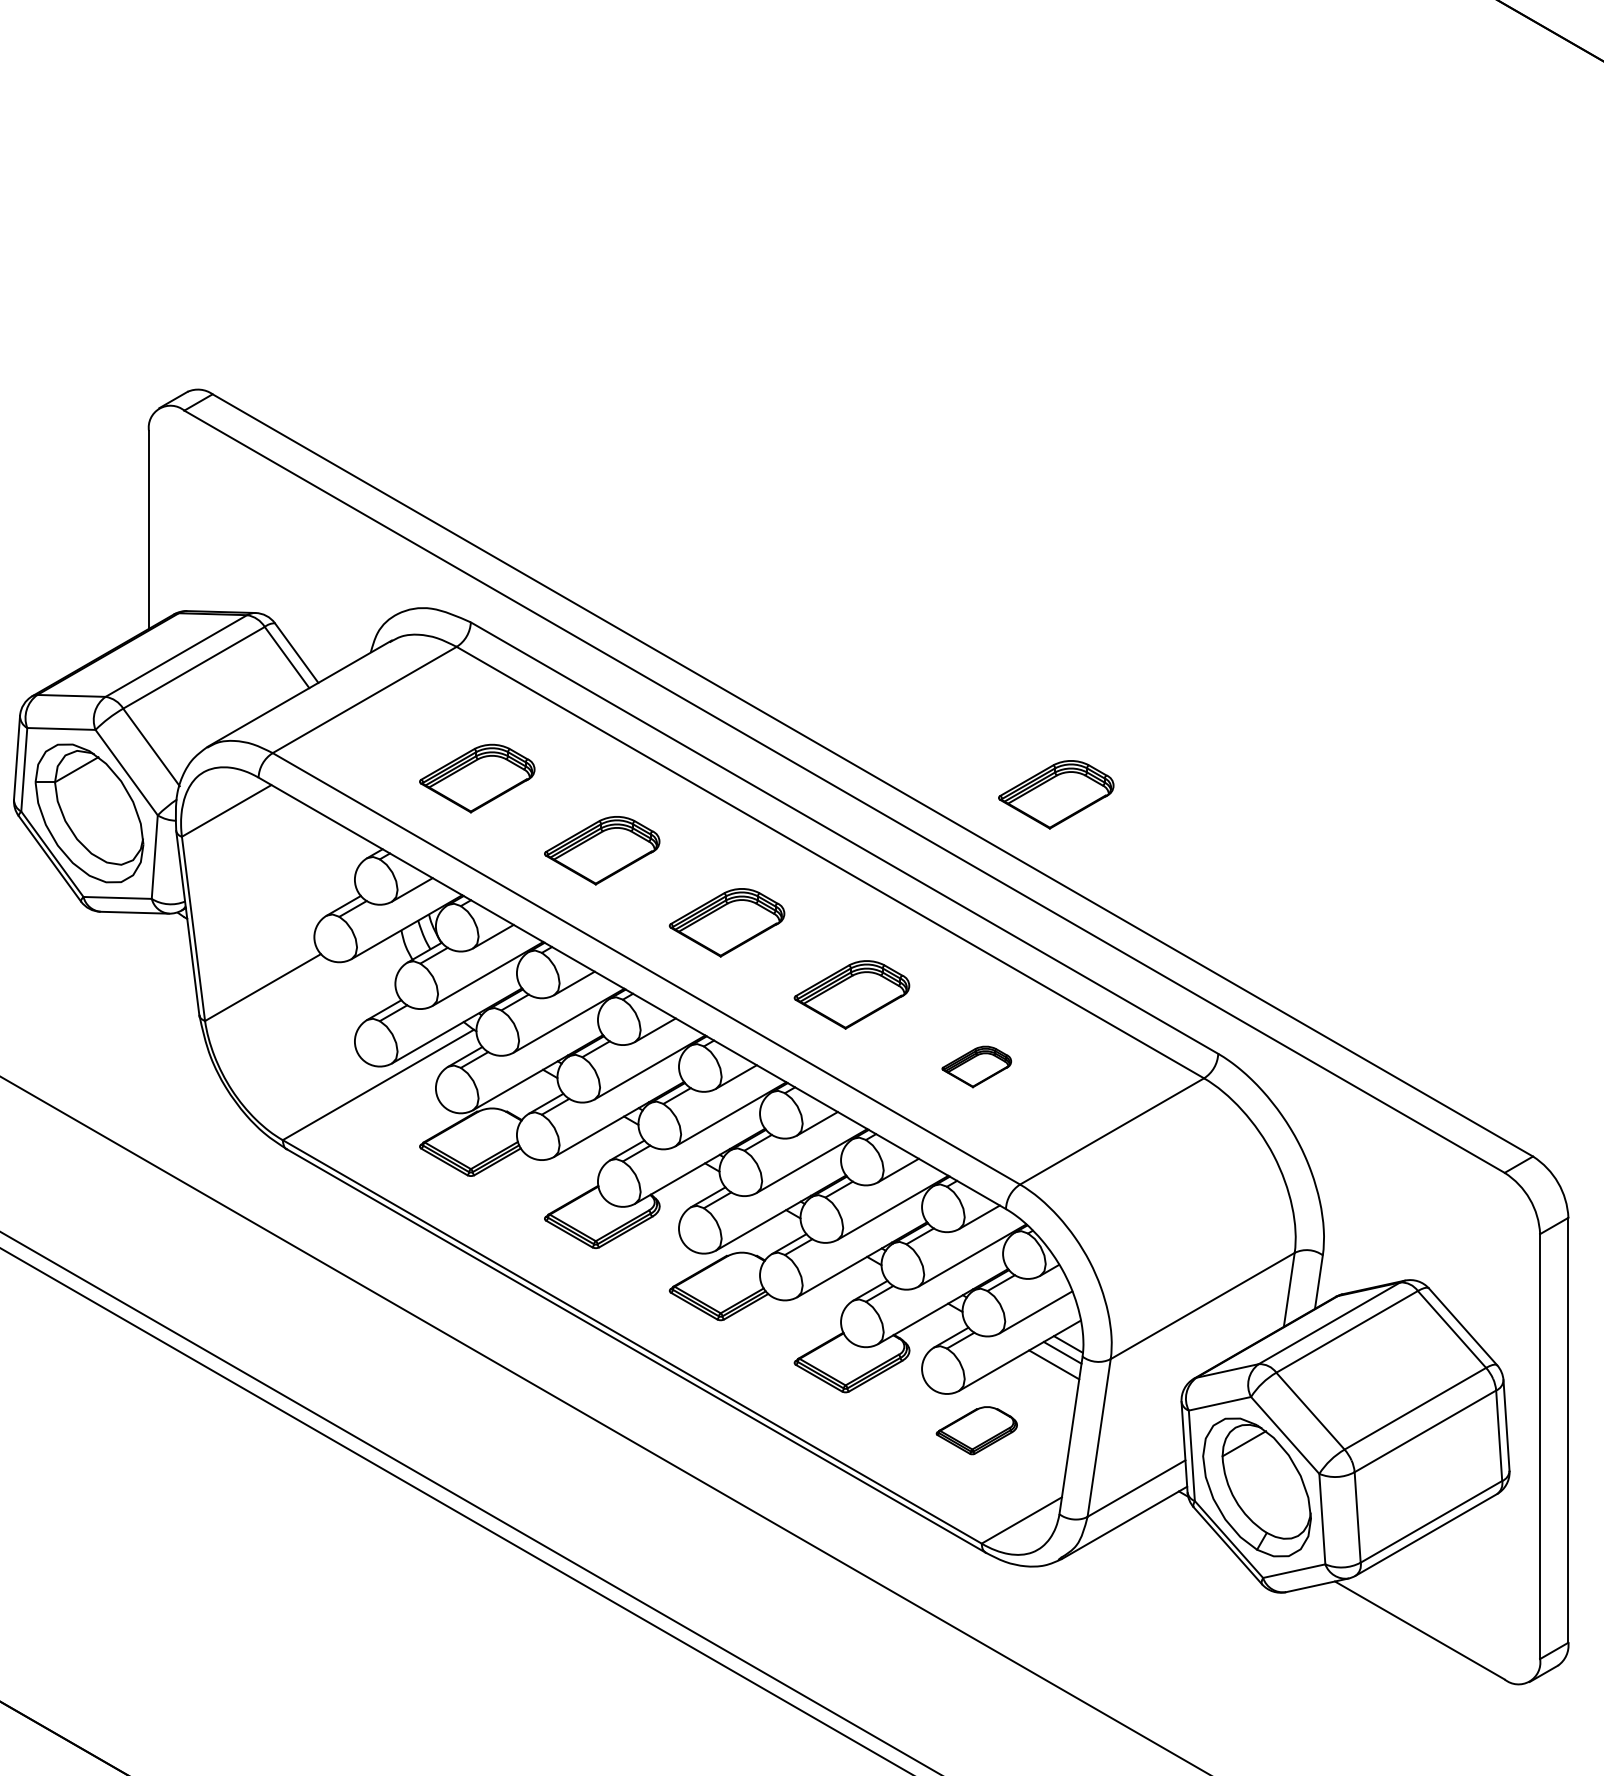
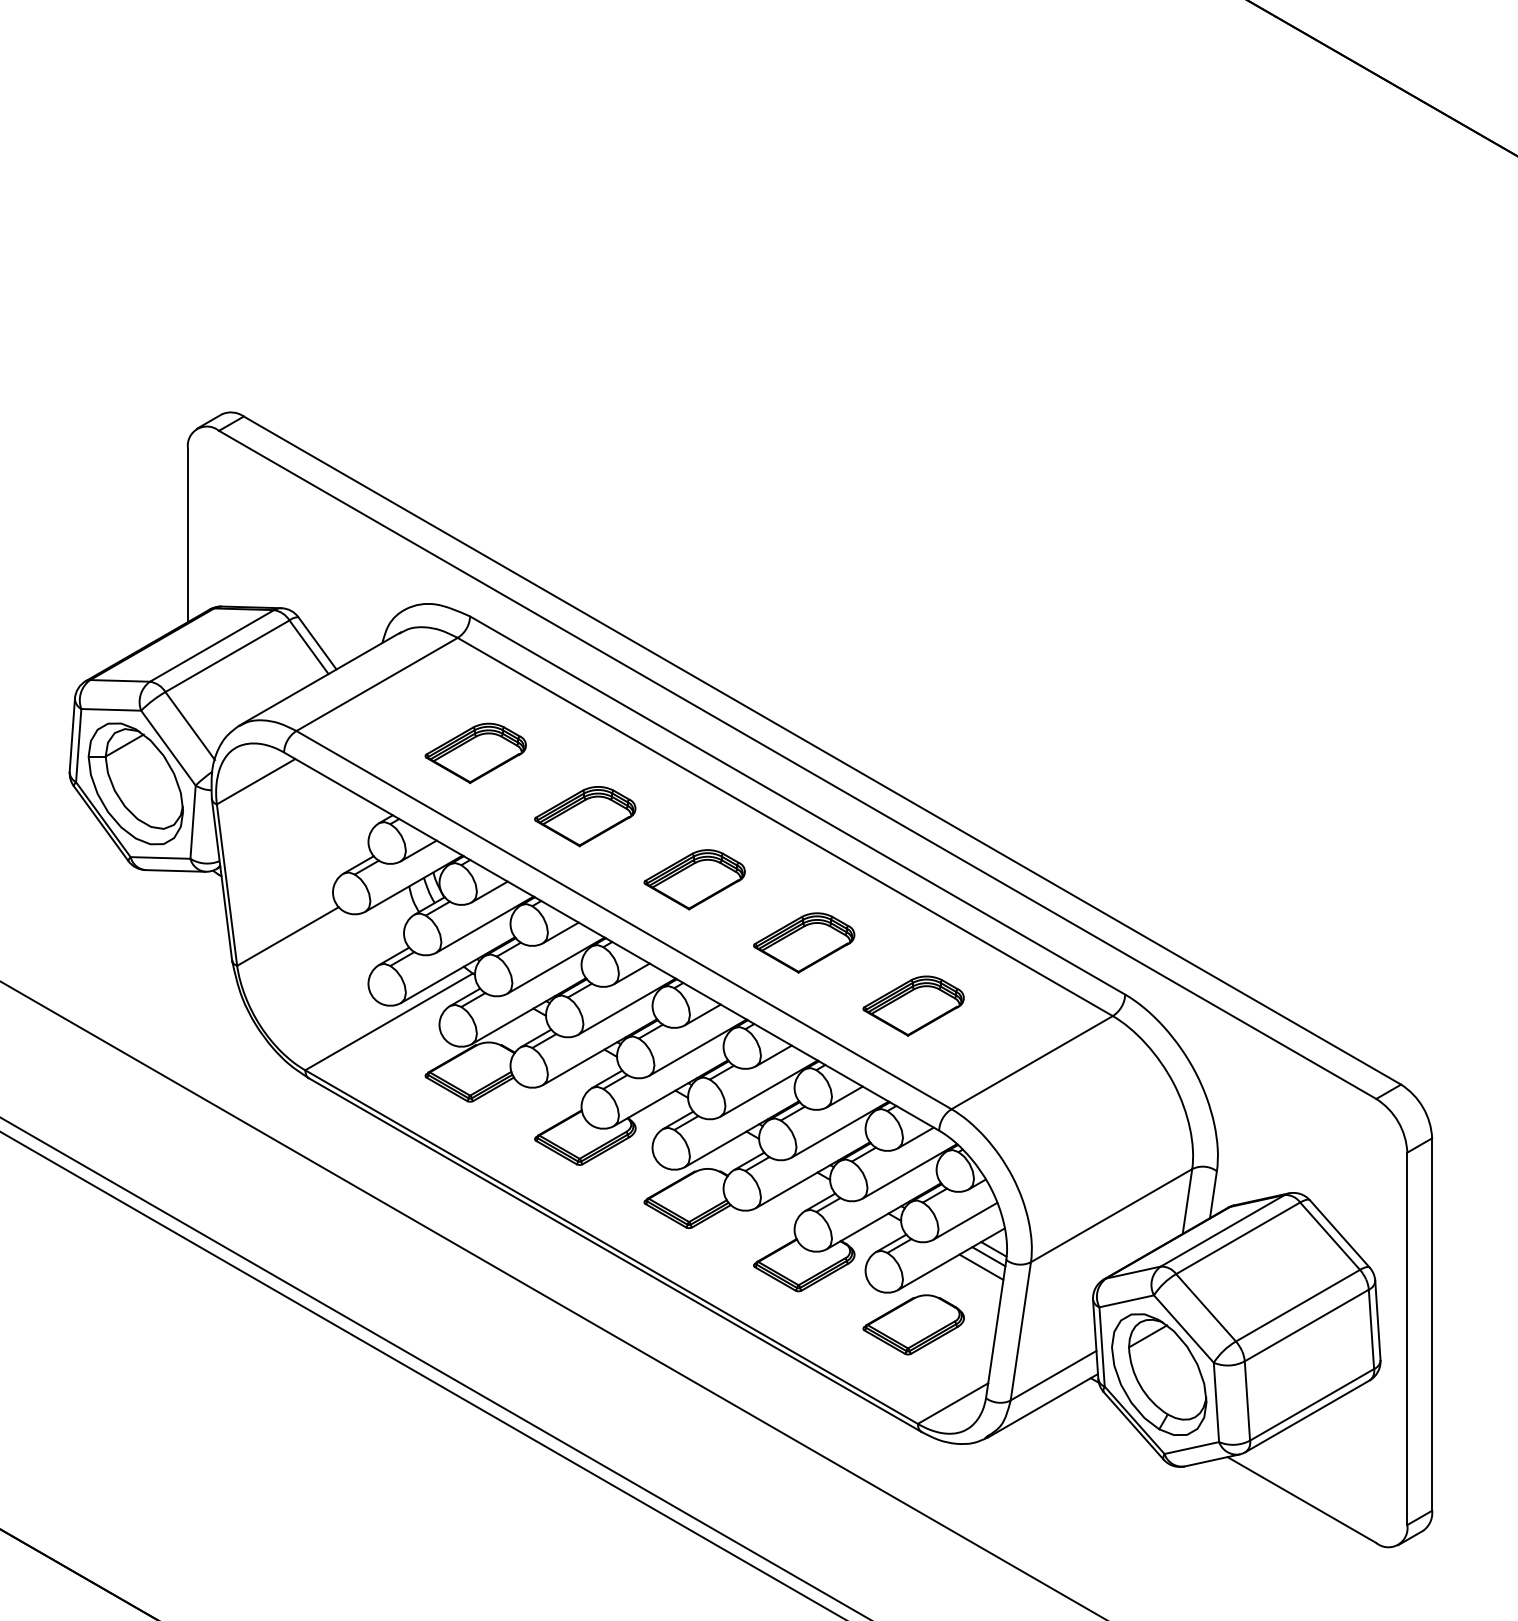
part: (1056, 794) -> (983, 767), removed
part: (976, 1066) -> (913, 1005), size x1.67
part: (976, 1430) -> (913, 1324), size x1.43

